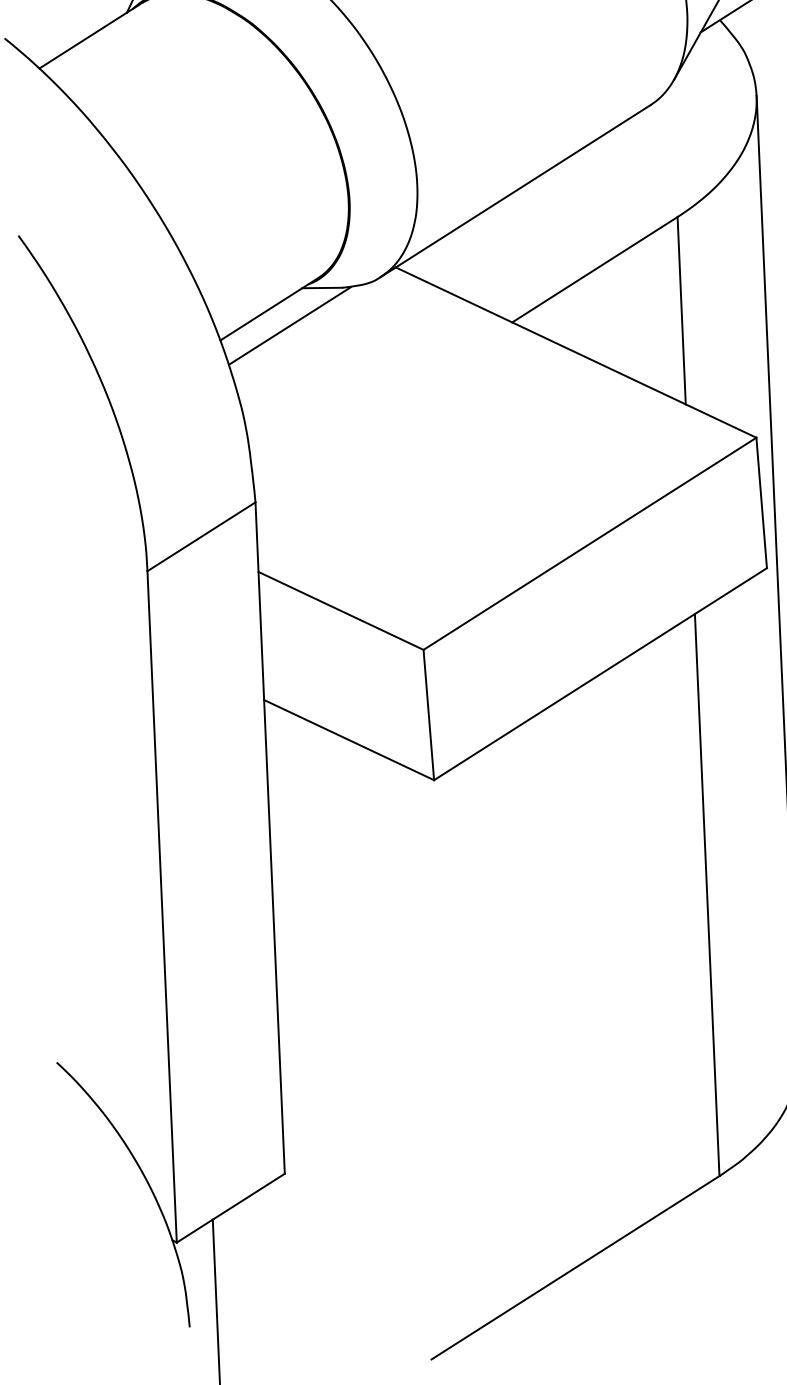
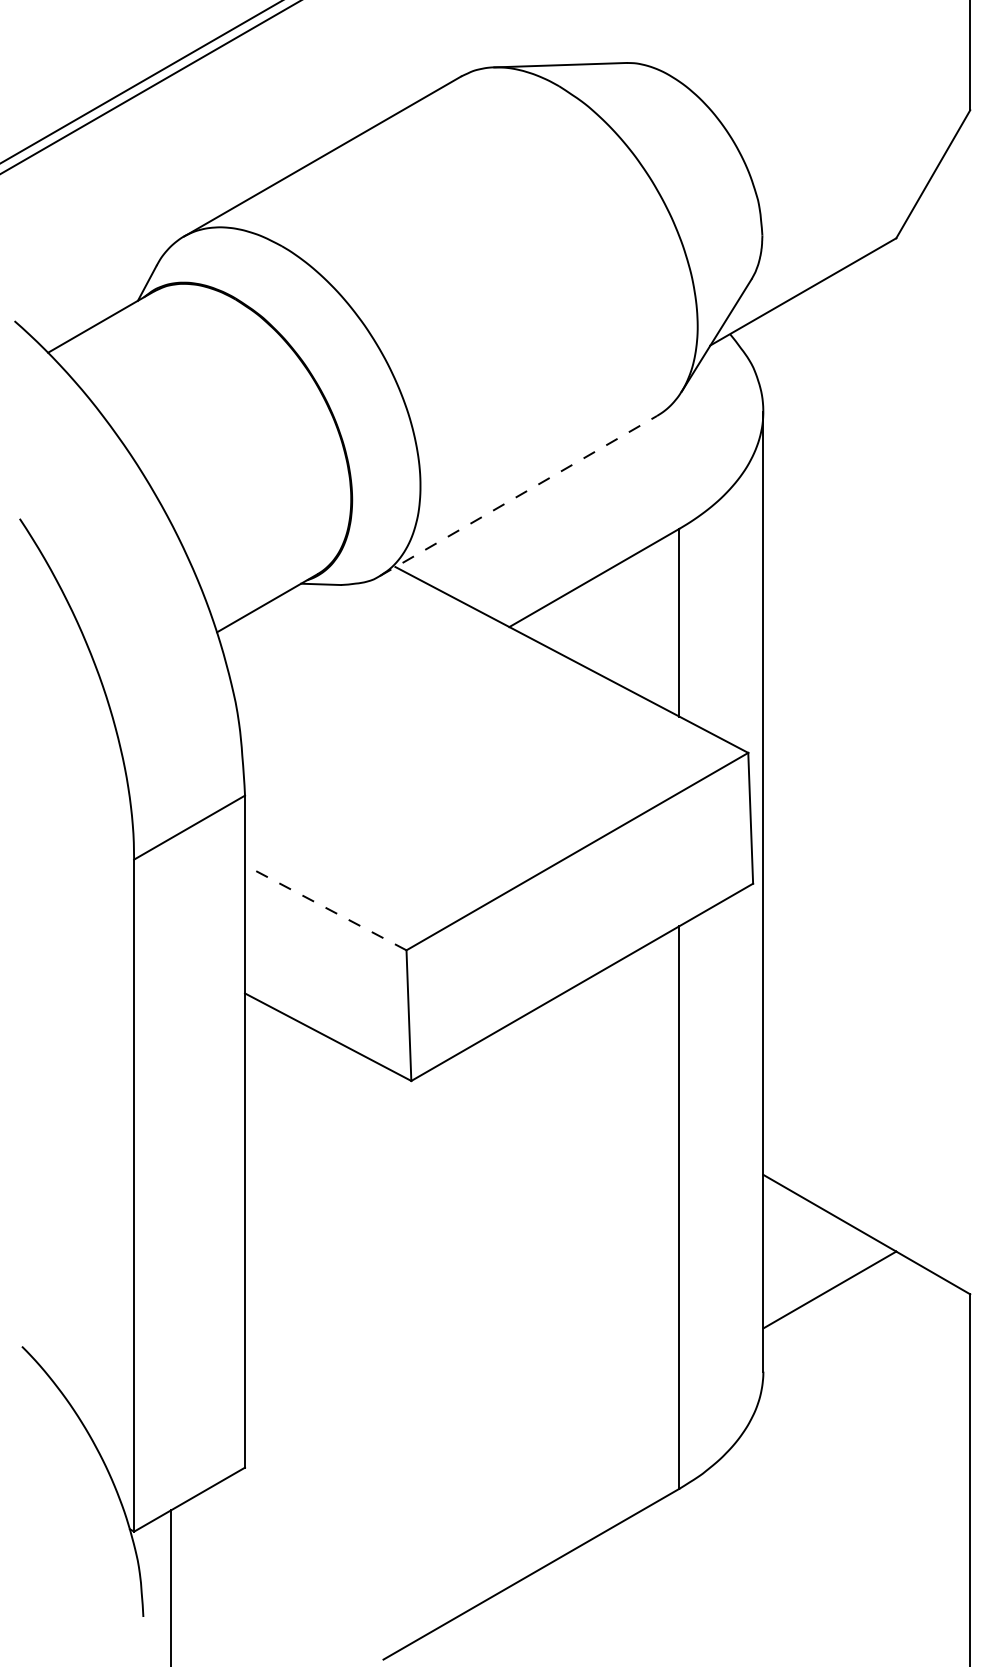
line: (515, 191) -> (518, 496), solid -> dashed
line: (289, 326) -> (286, 621), removed
line: (340, 610) -> (325, 907), solid -> dashed

